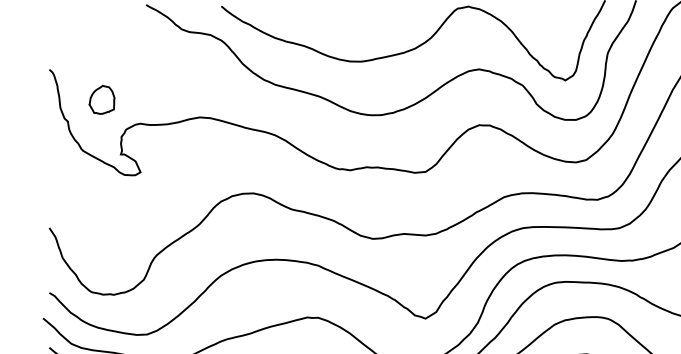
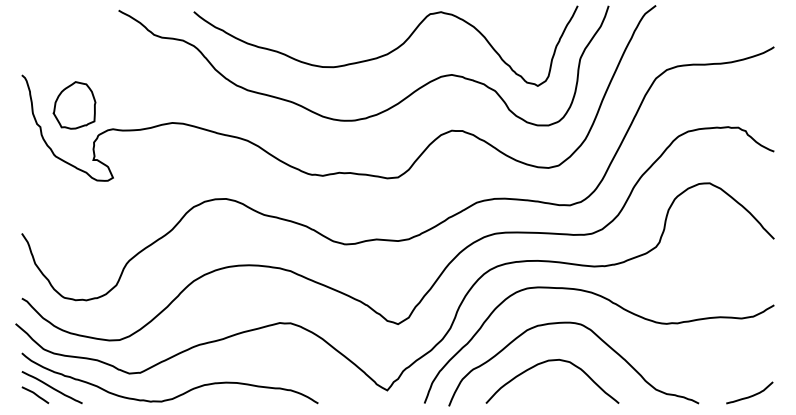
part: (101, 99) -> (74, 105), size x1.67

